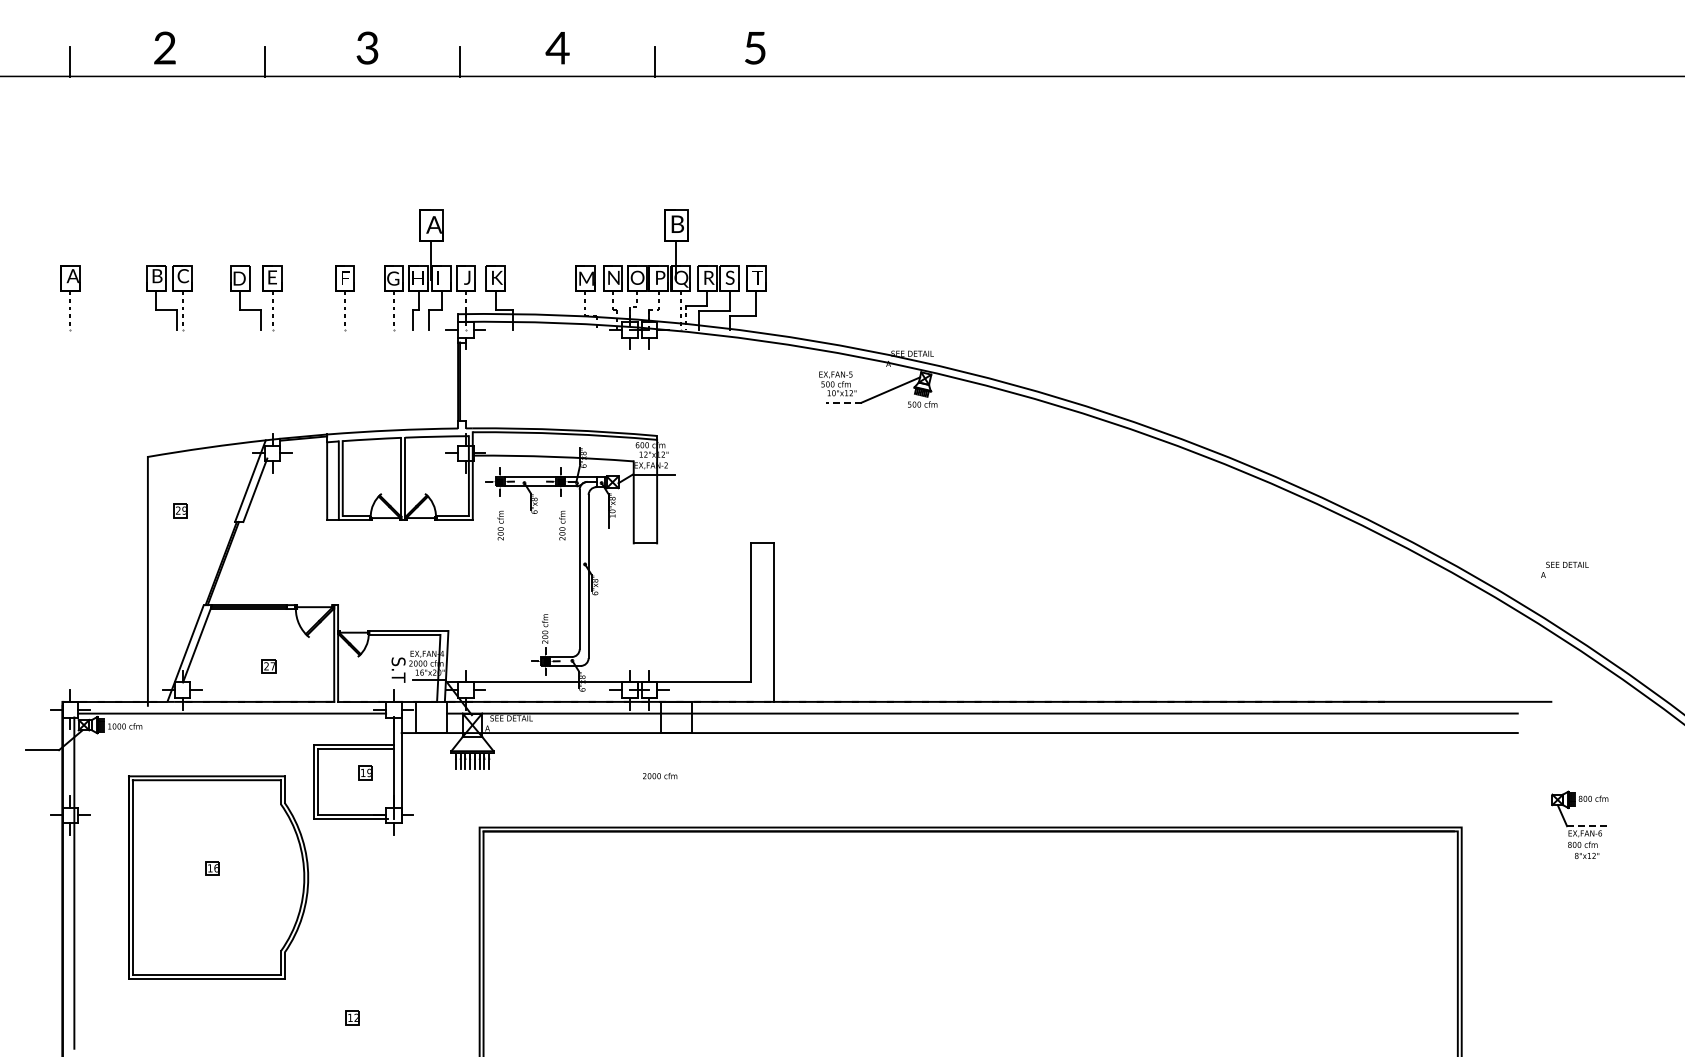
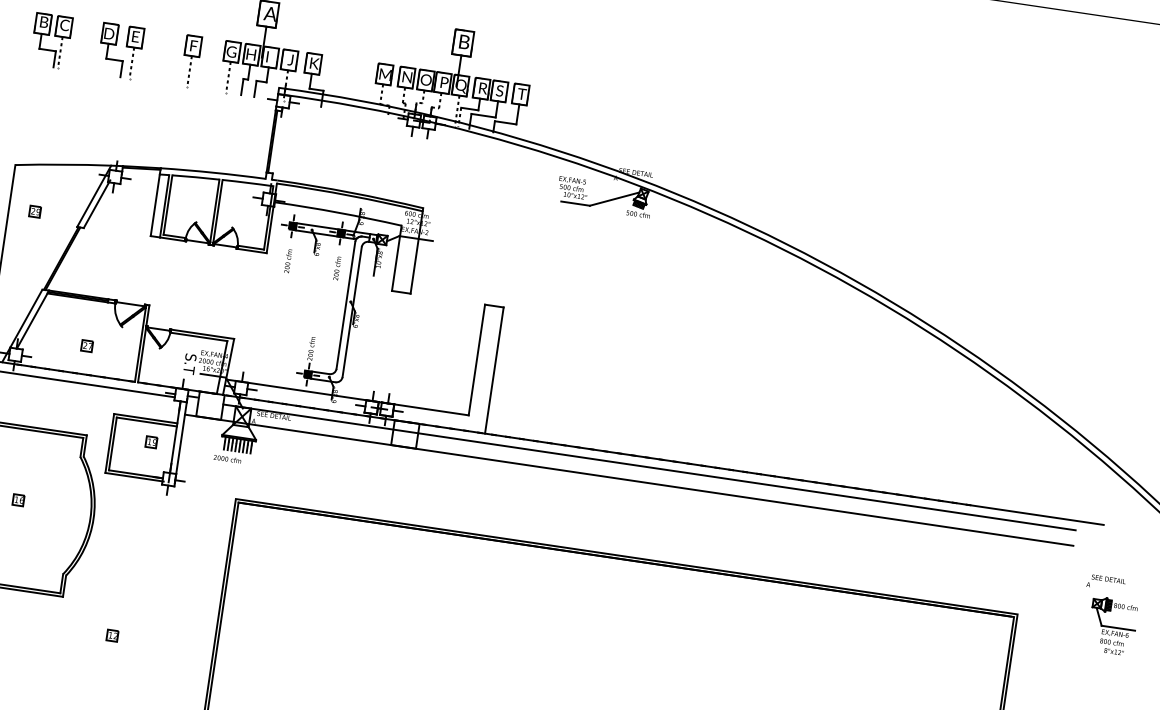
line: (843, 402) -> (575, 203), dashed -> solid
text: (1564, 569) -> (1105, 582), moved
text: (660, 776) -> (227, 459), moved
line: (1588, 826) -> (1118, 628), dashed -> solid

